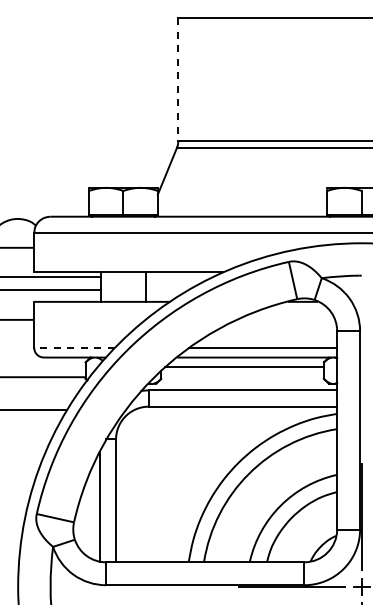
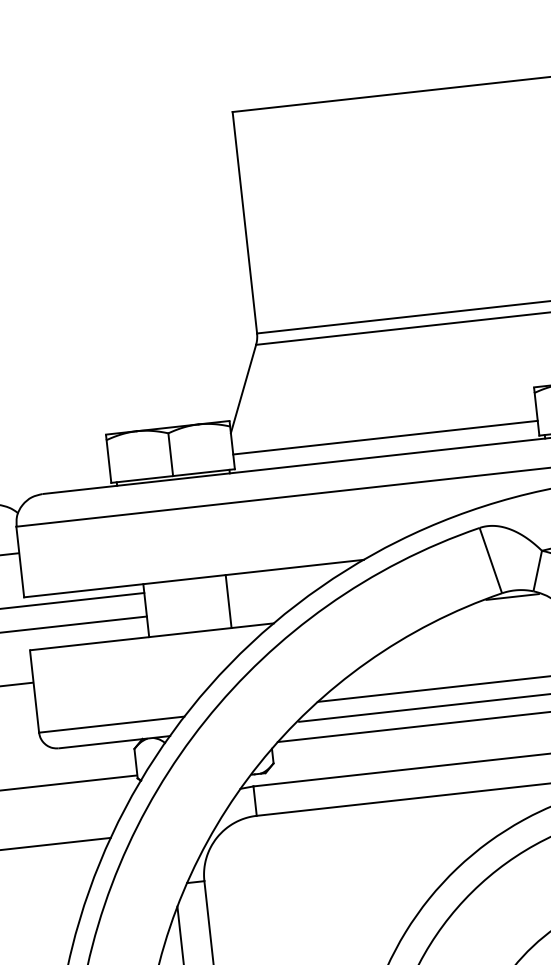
line: (178, 79) -> (245, 222), dashed -> solid
line: (242, 206) -> (385, 437), added
line: (74, 347) -> (111, 724), dashed -> solid

